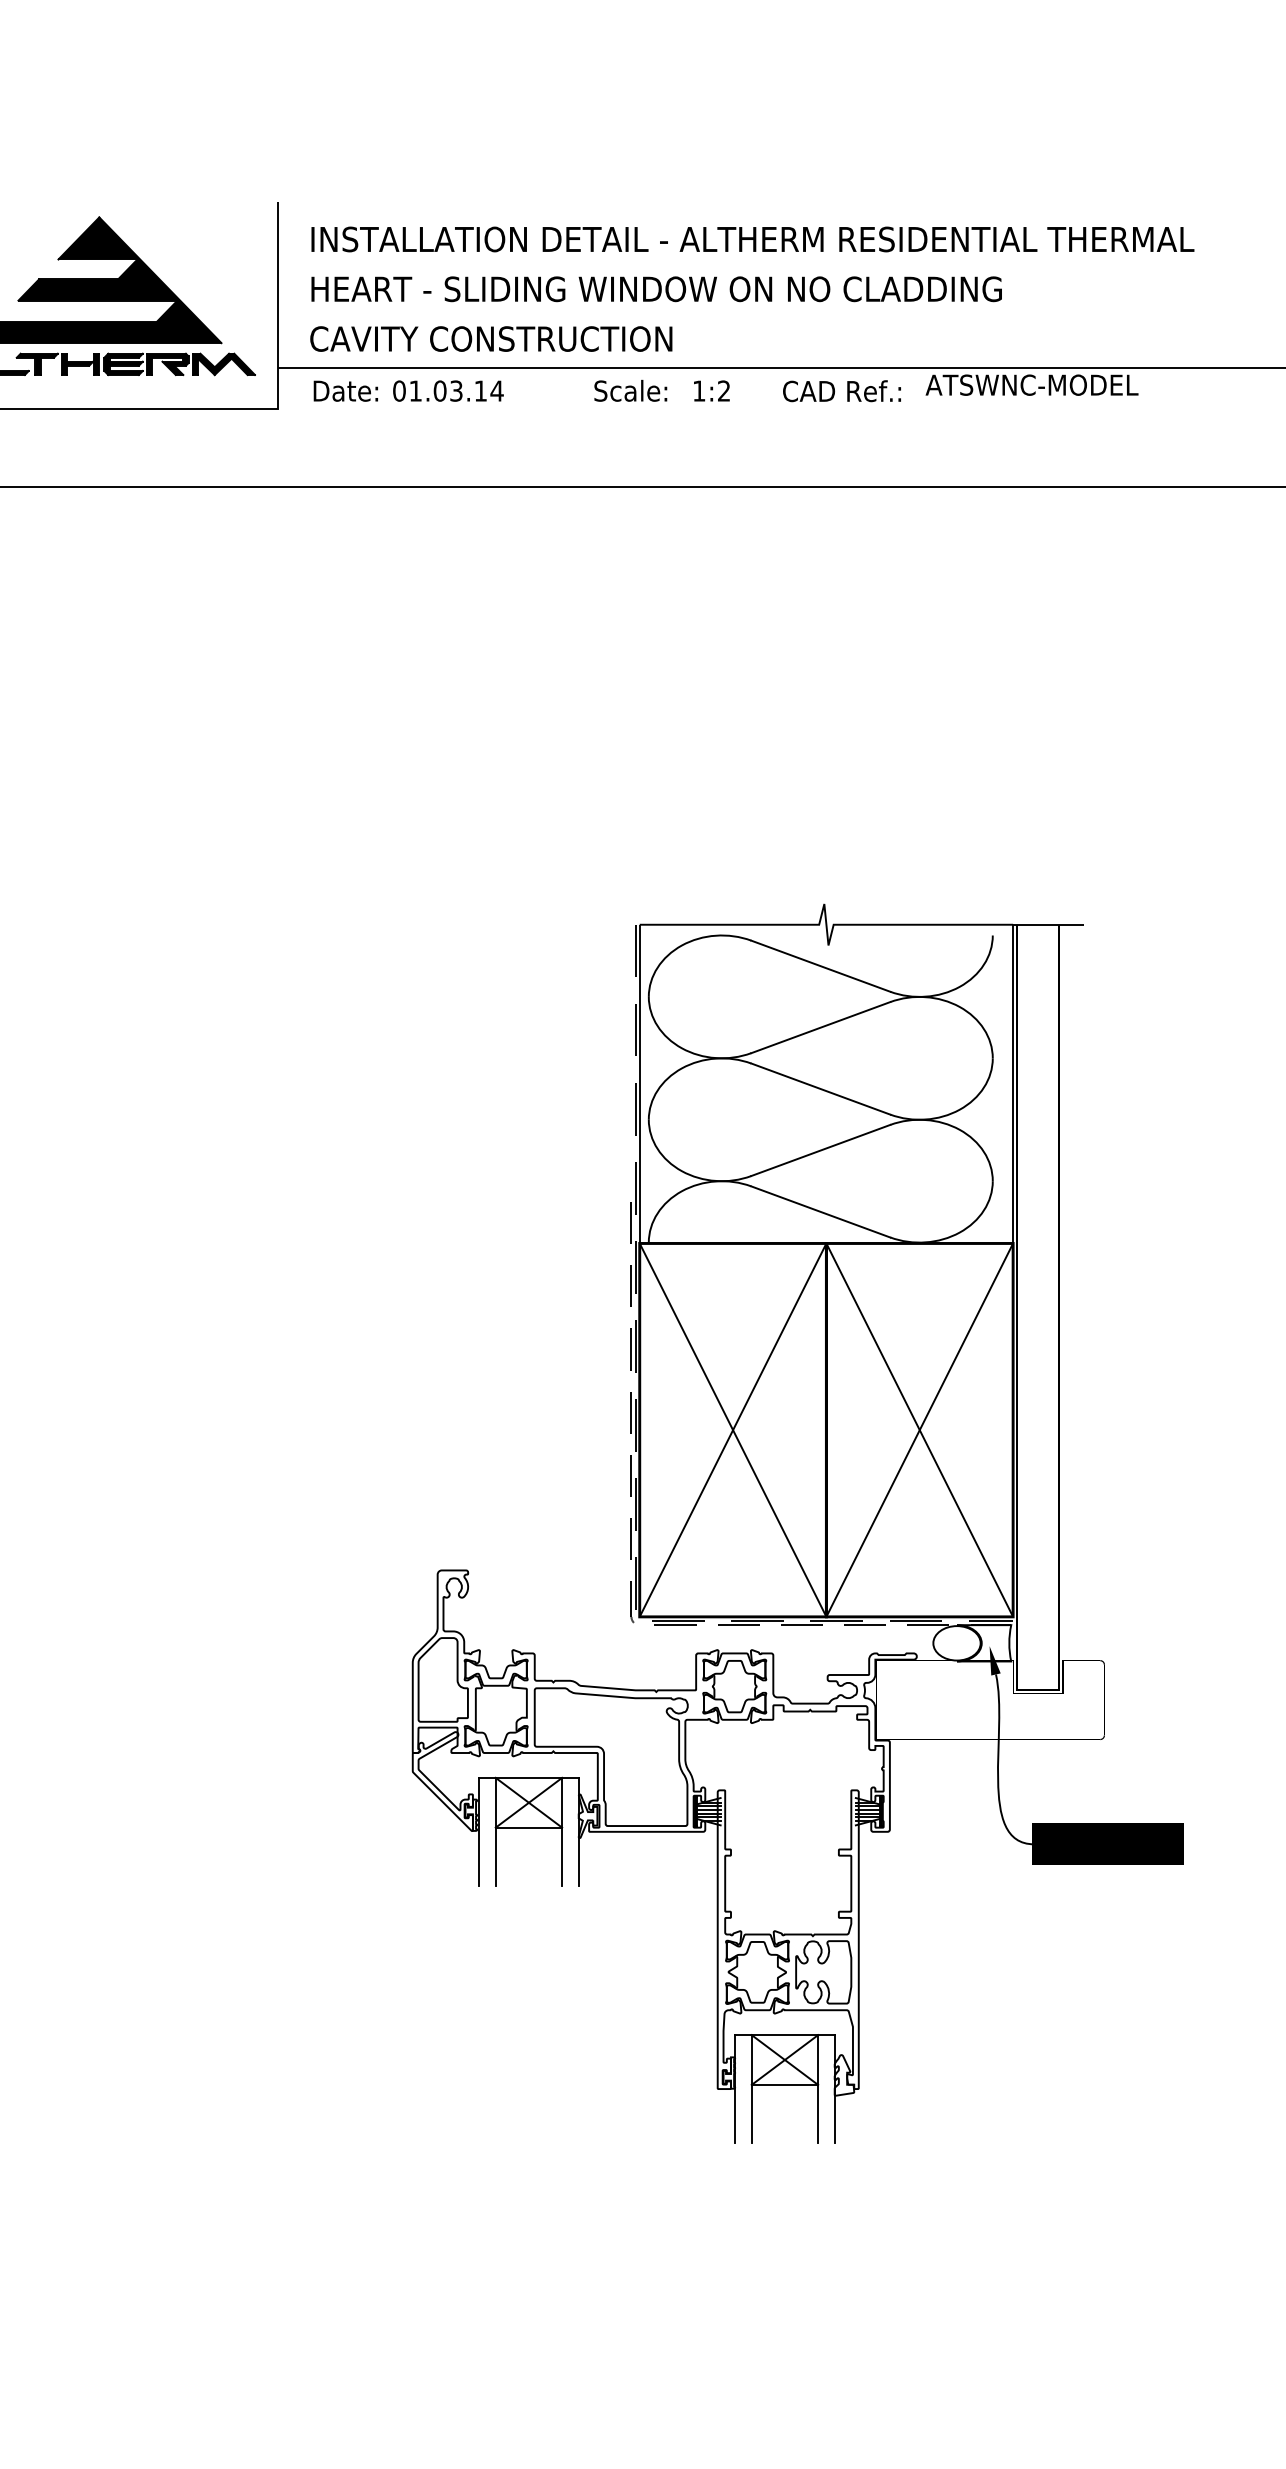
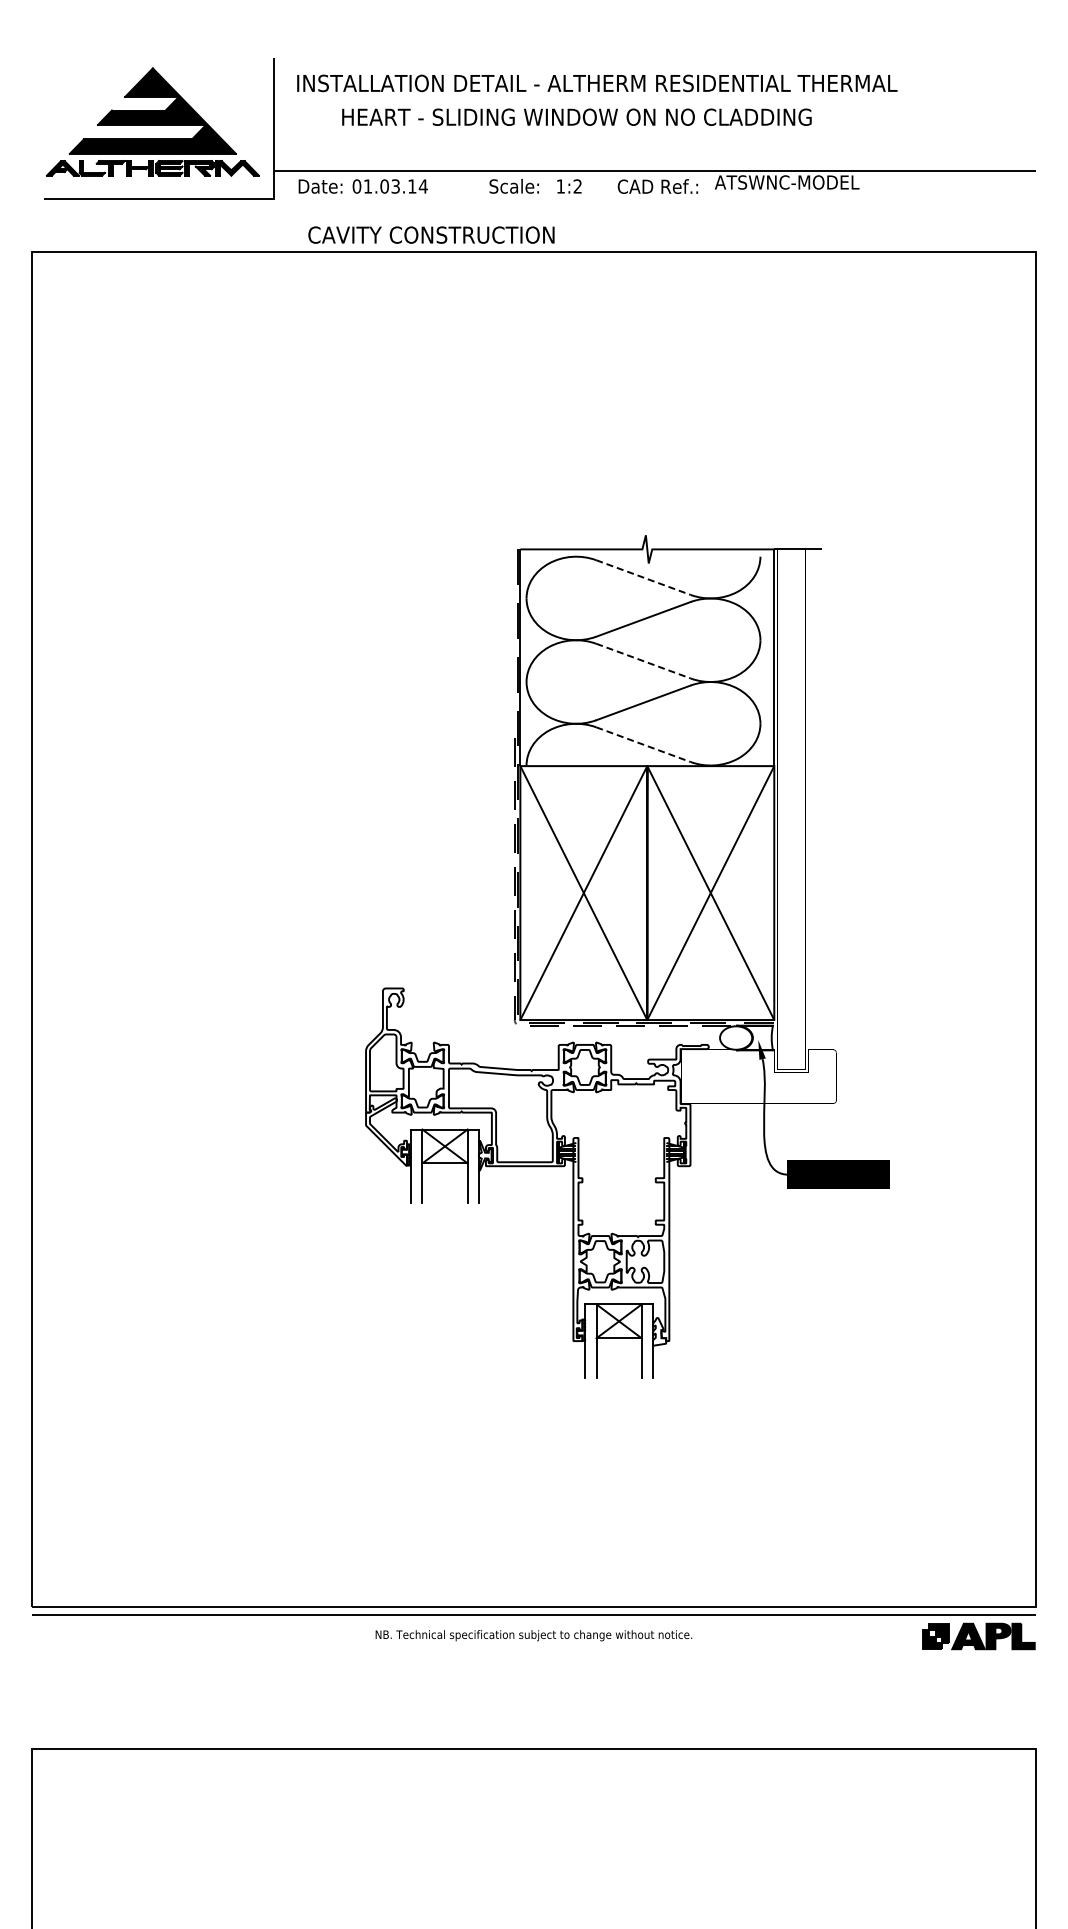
text: (656, 288) -> (576, 116), moved
text: (491, 338) -> (431, 234), moved
line: (820, 966) -> (643, 577), solid -> dashed
line: (820, 1089) -> (643, 661), solid -> dashed
line: (820, 1211) -> (643, 744), solid -> dashed

